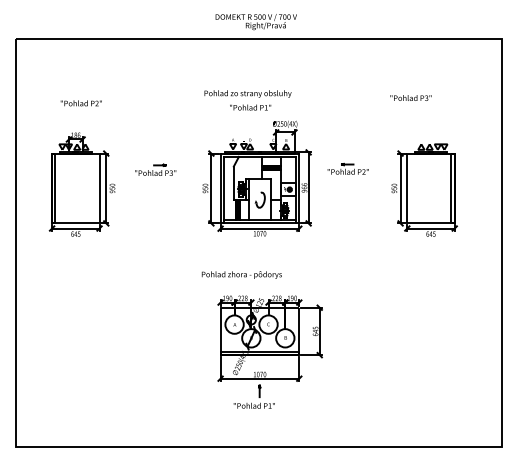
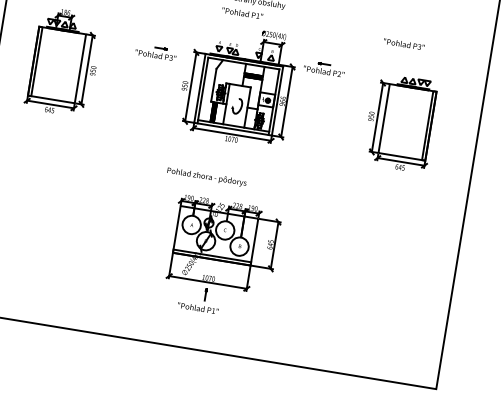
text: (410, 97) -> (403, 43), moved
part: (347, 168) -> (323, 68), moved
part: (155, 169) -> (156, 51), moved

